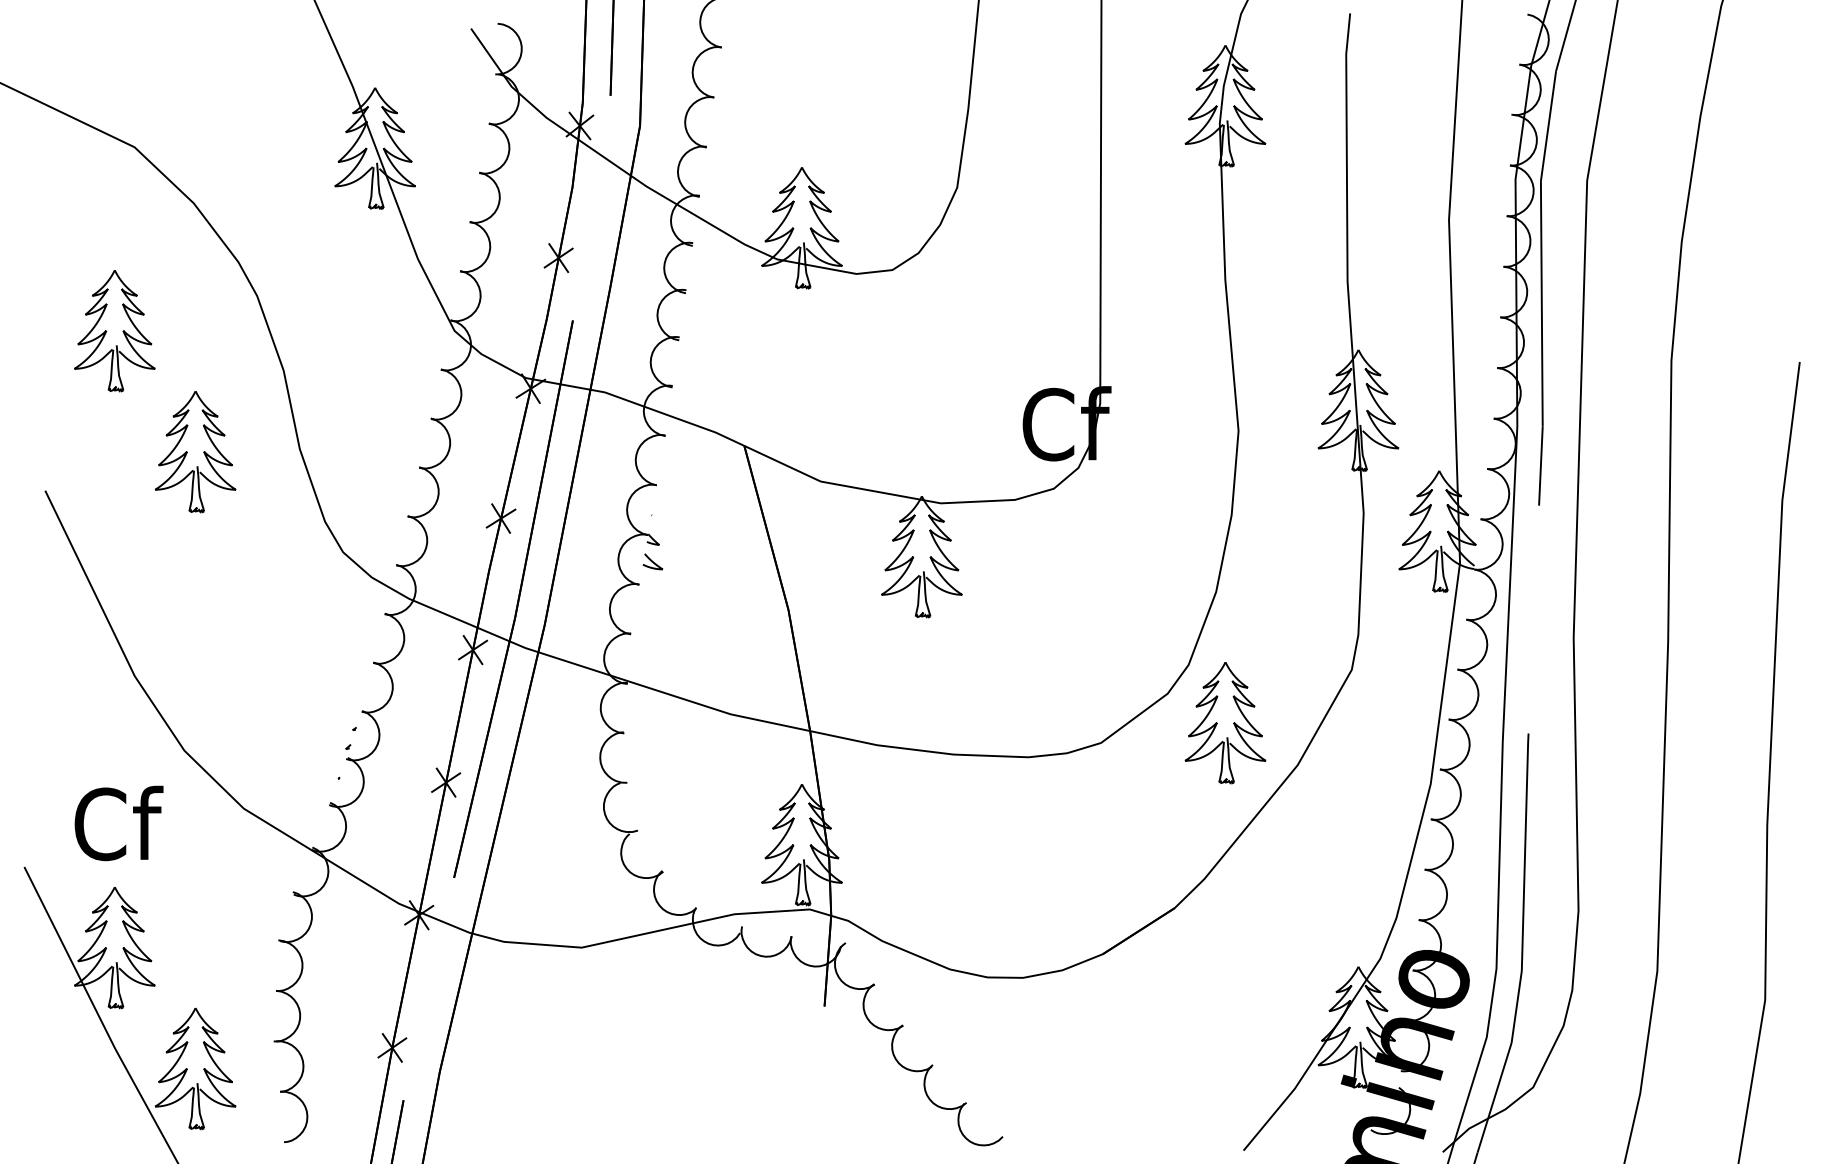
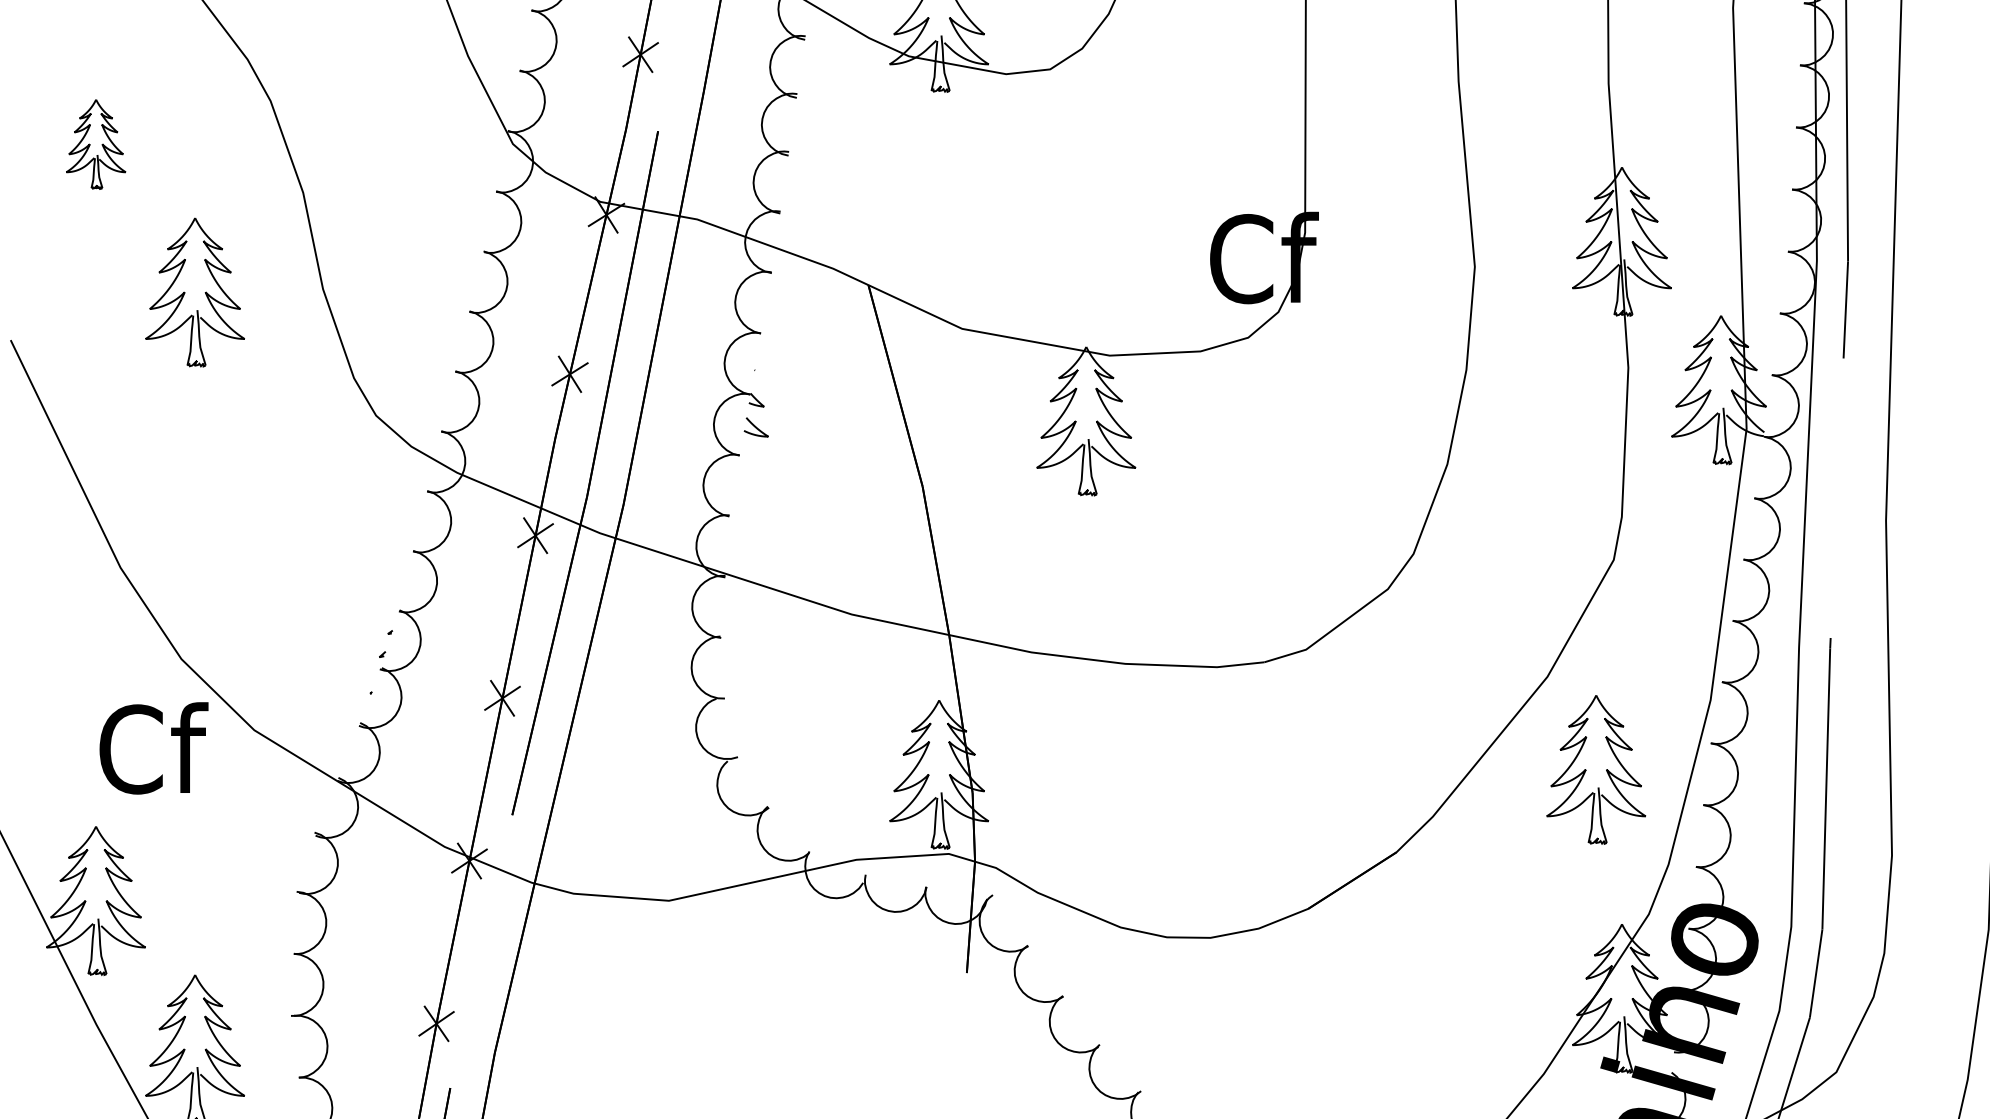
part: (114, 331) -> (95, 144), size x0.6
part: (1225, 723) -> (1596, 770), moved
text: (118, 823) -> (153, 748), moved

